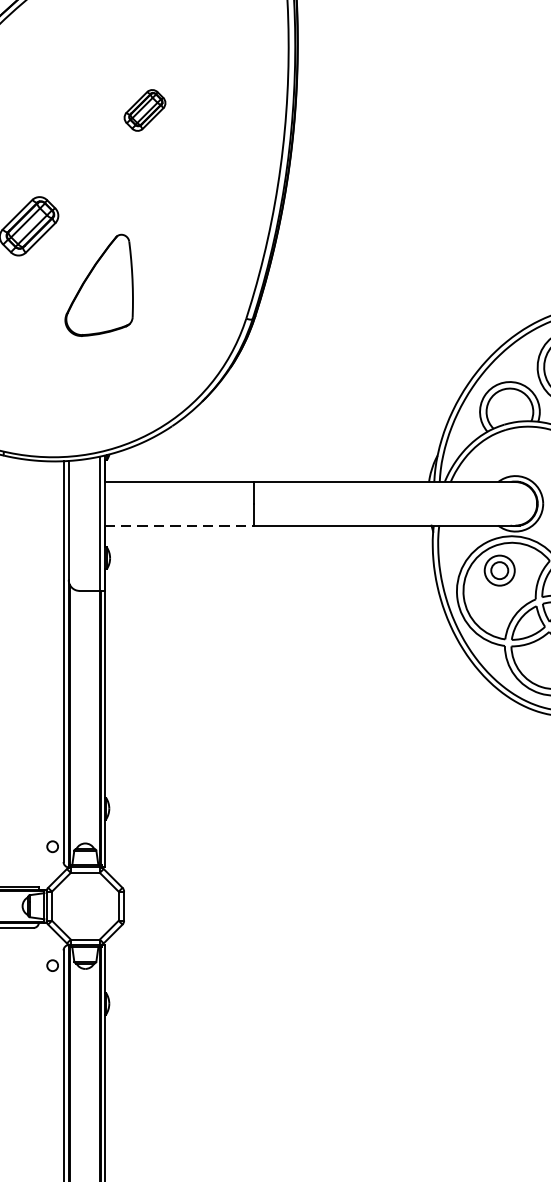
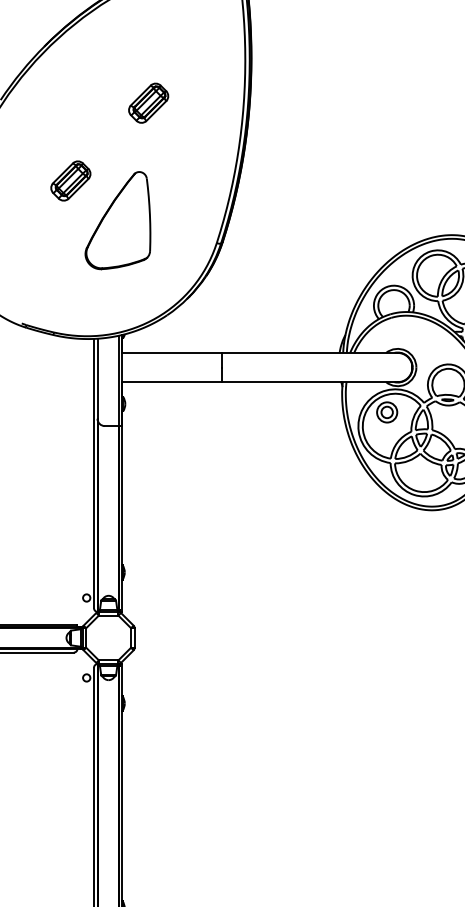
part: (144, 109) -> (148, 102), size x1.43
part: (98, 285) -> (117, 220), size x1.43
line: (180, 526) -> (172, 382), dashed -> solid

